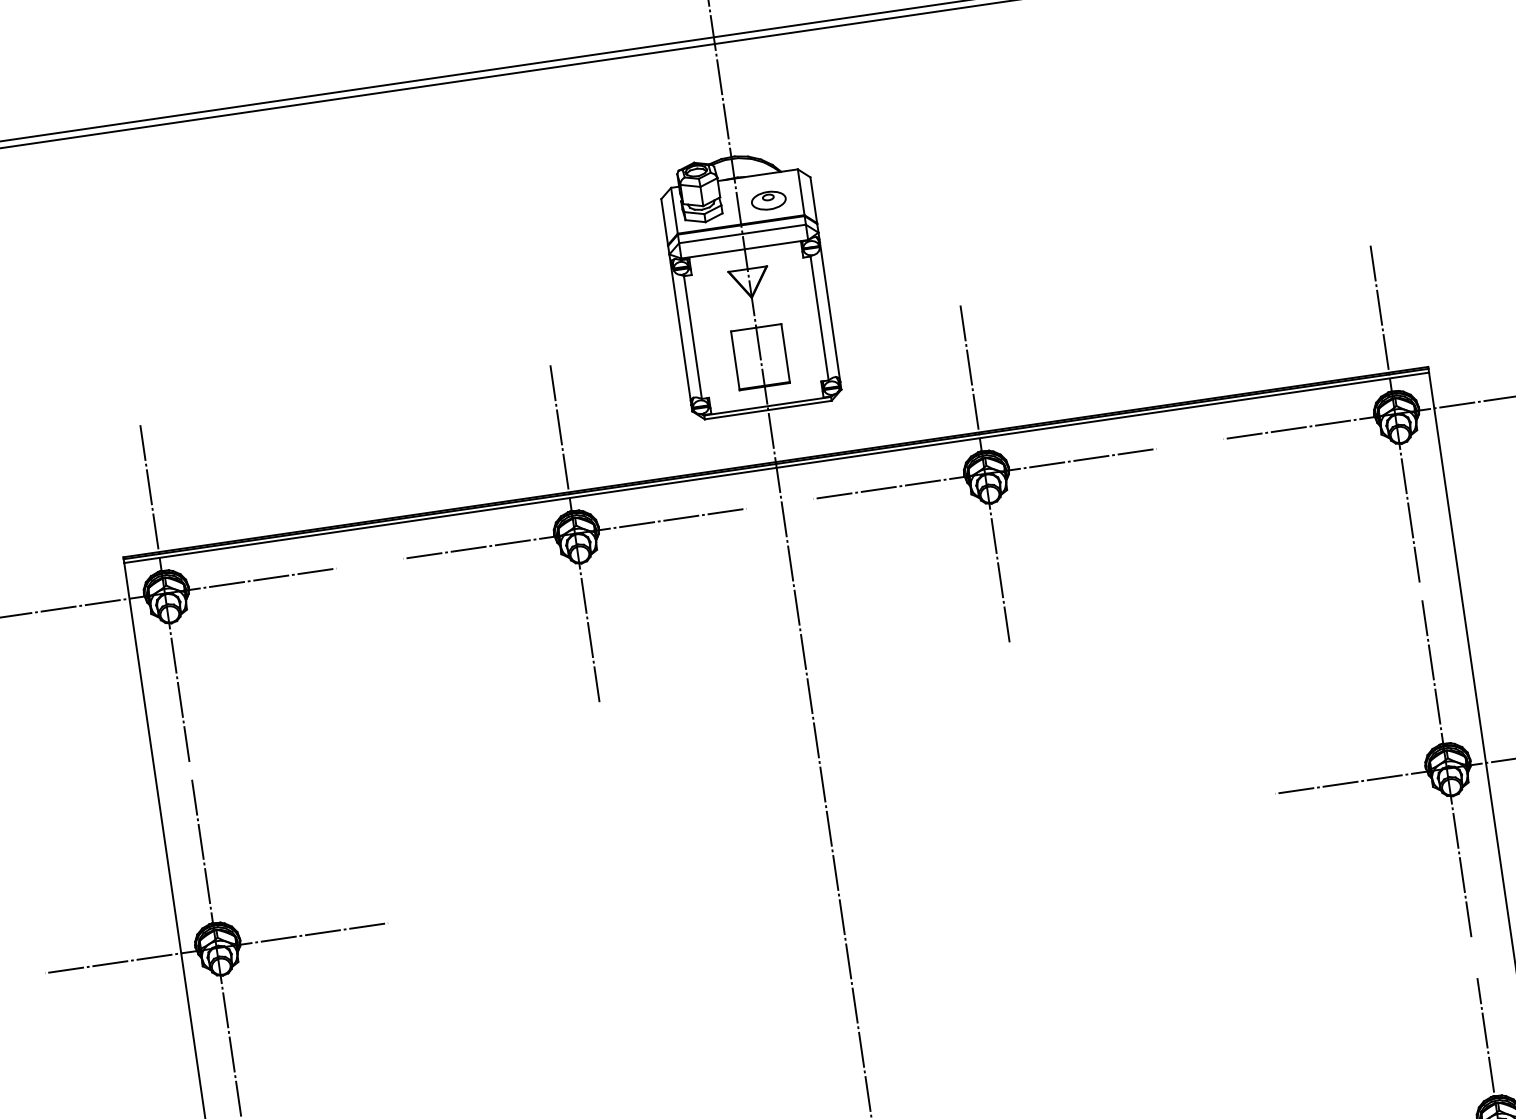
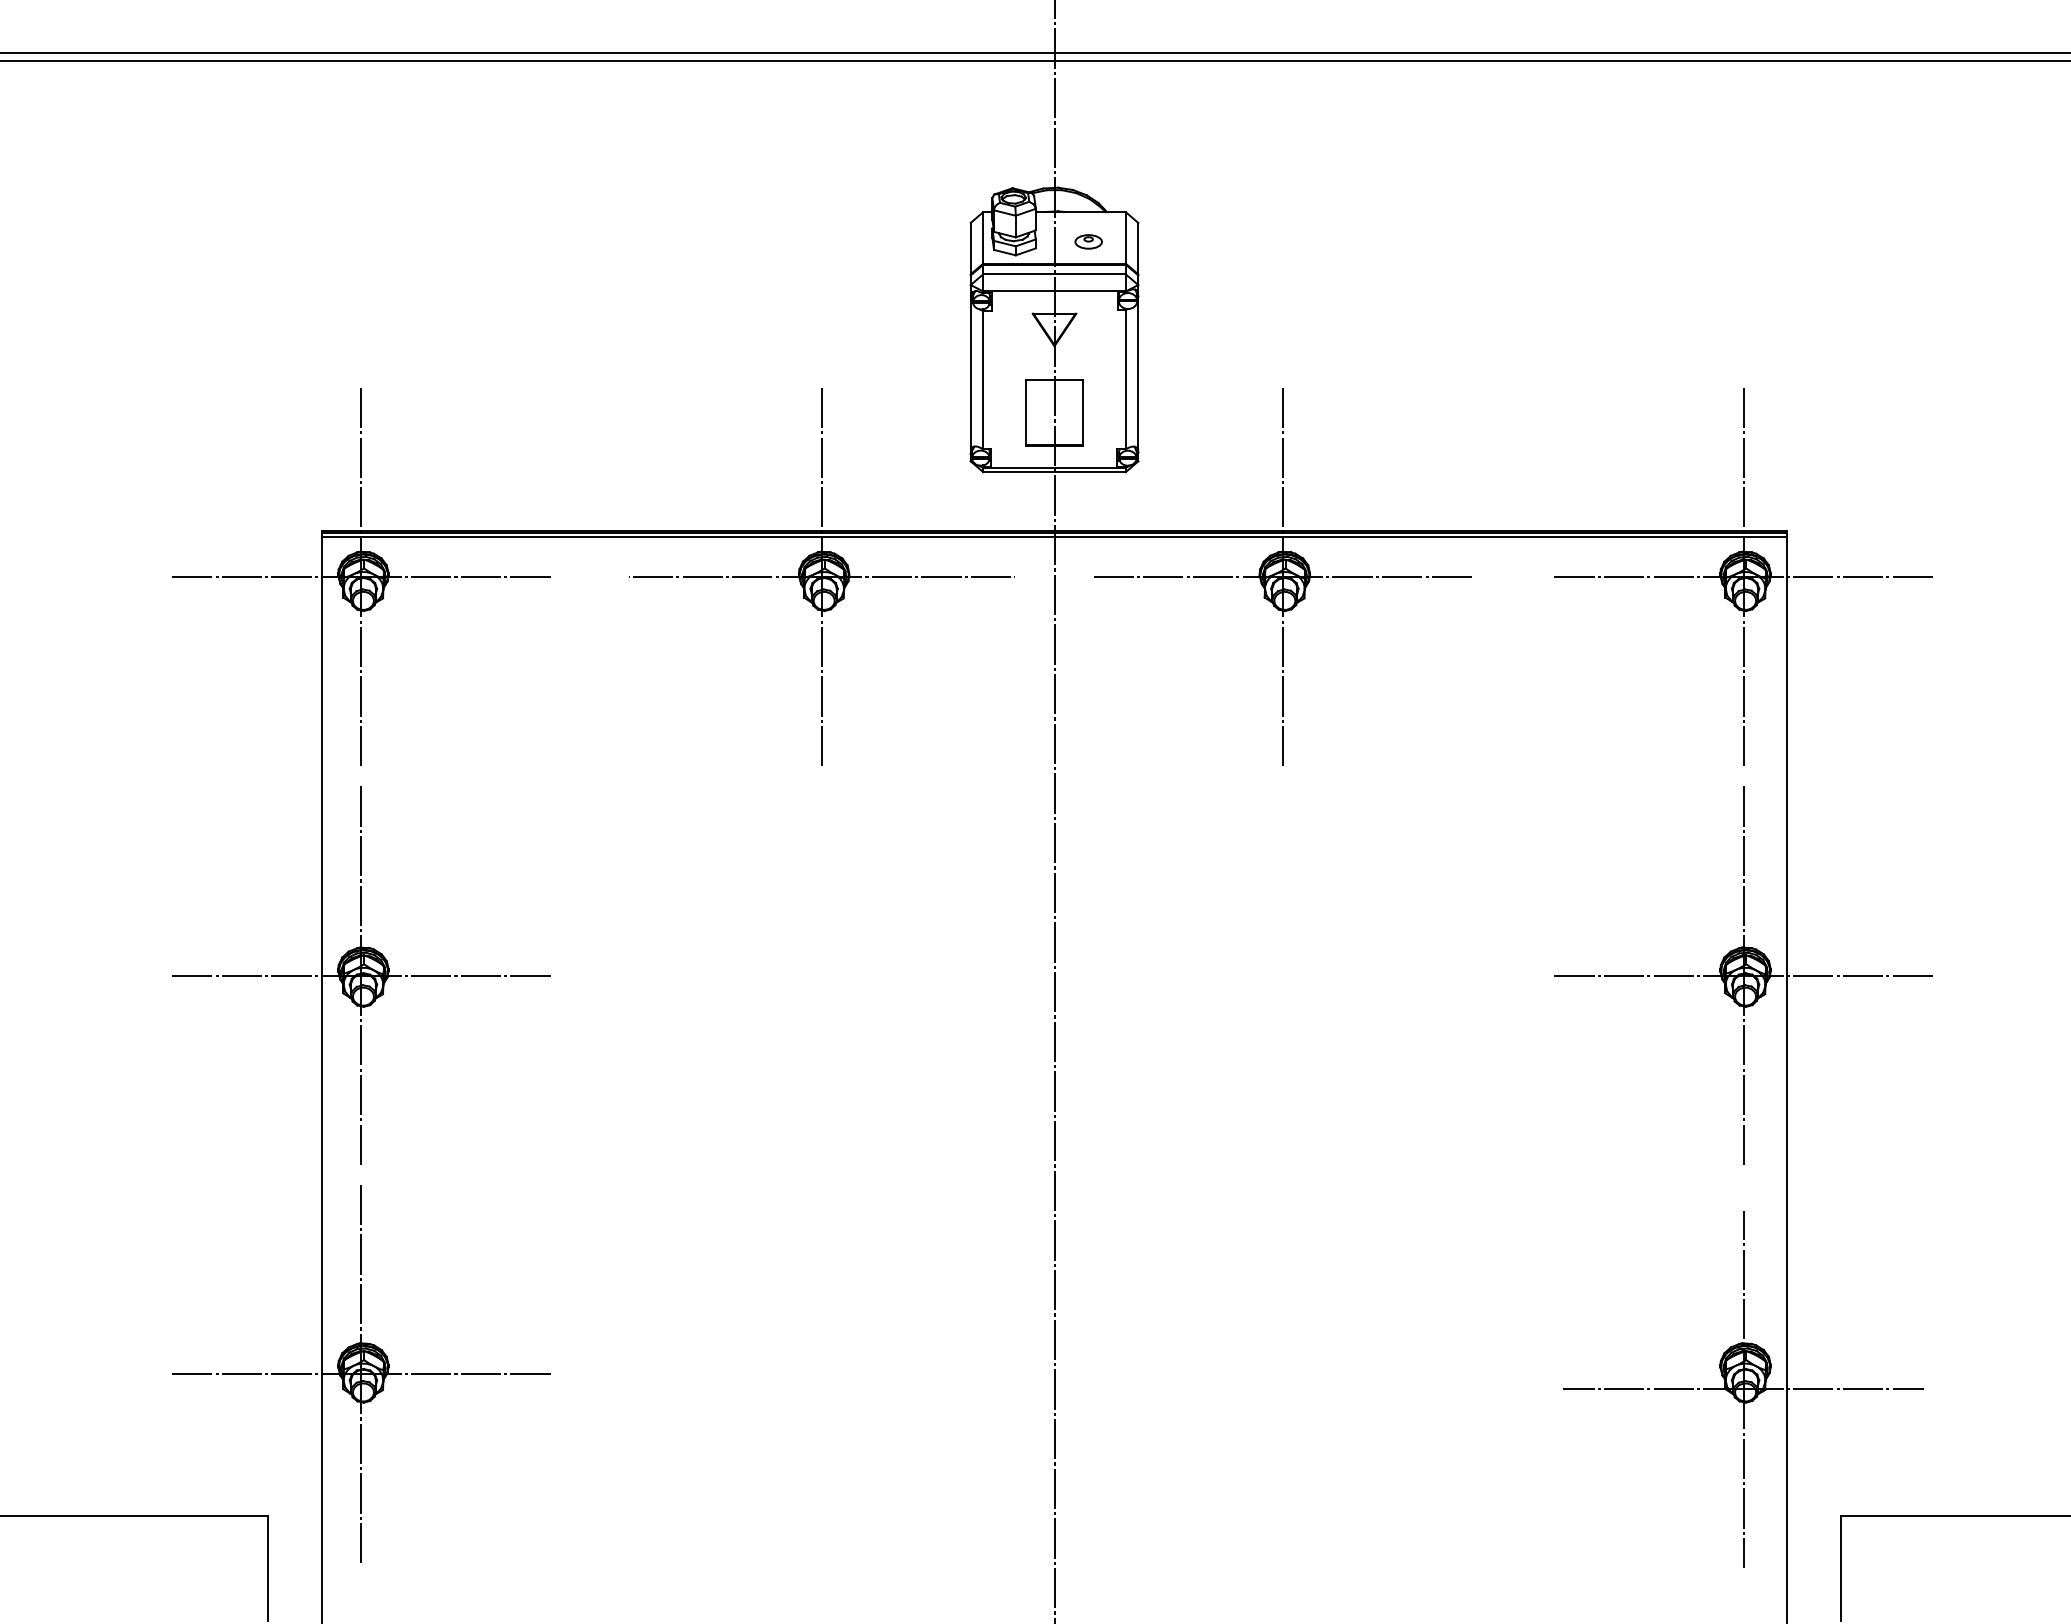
part: (768, 200) -> (1088, 241), size x0.7

